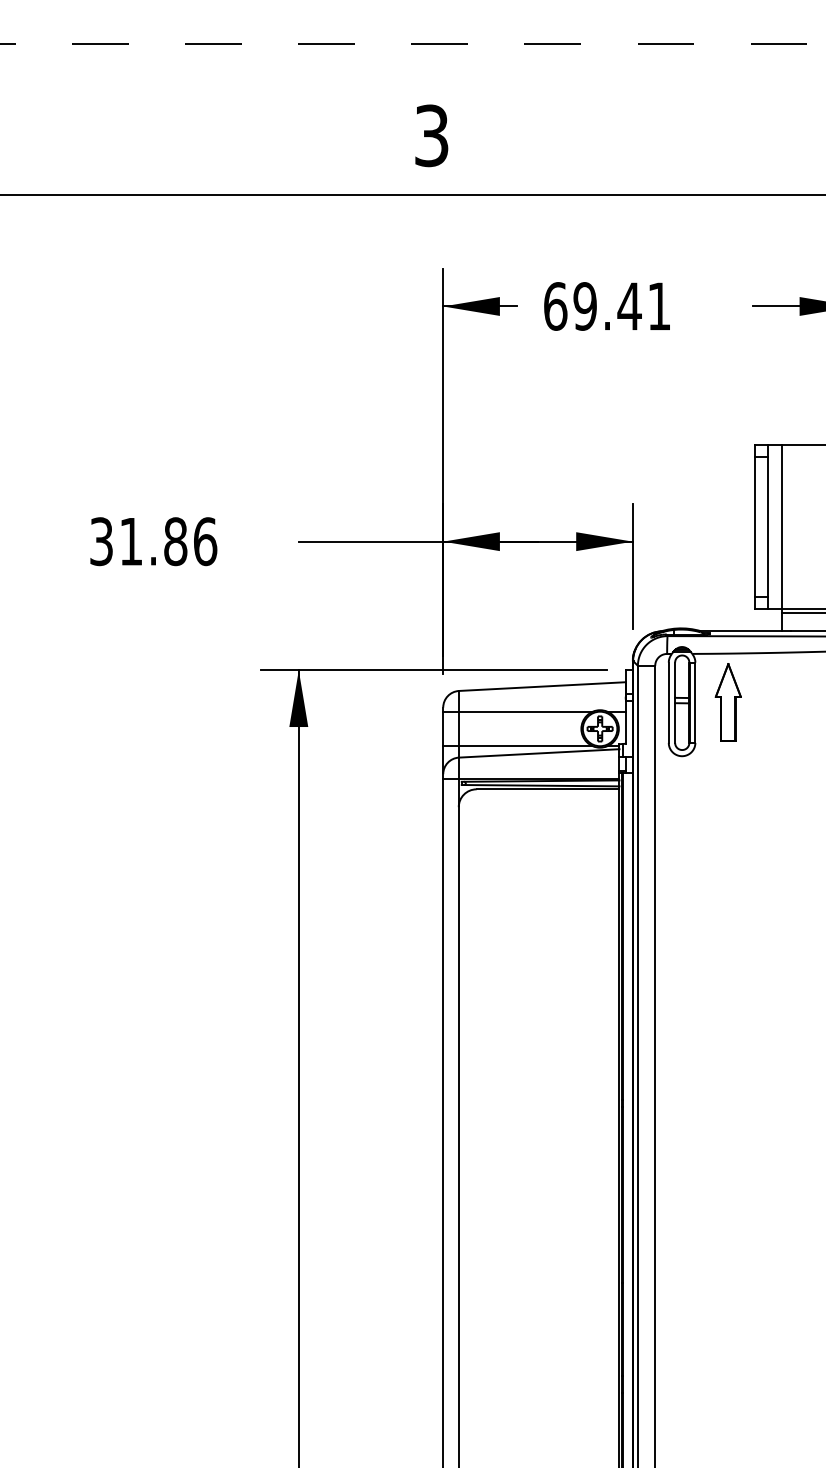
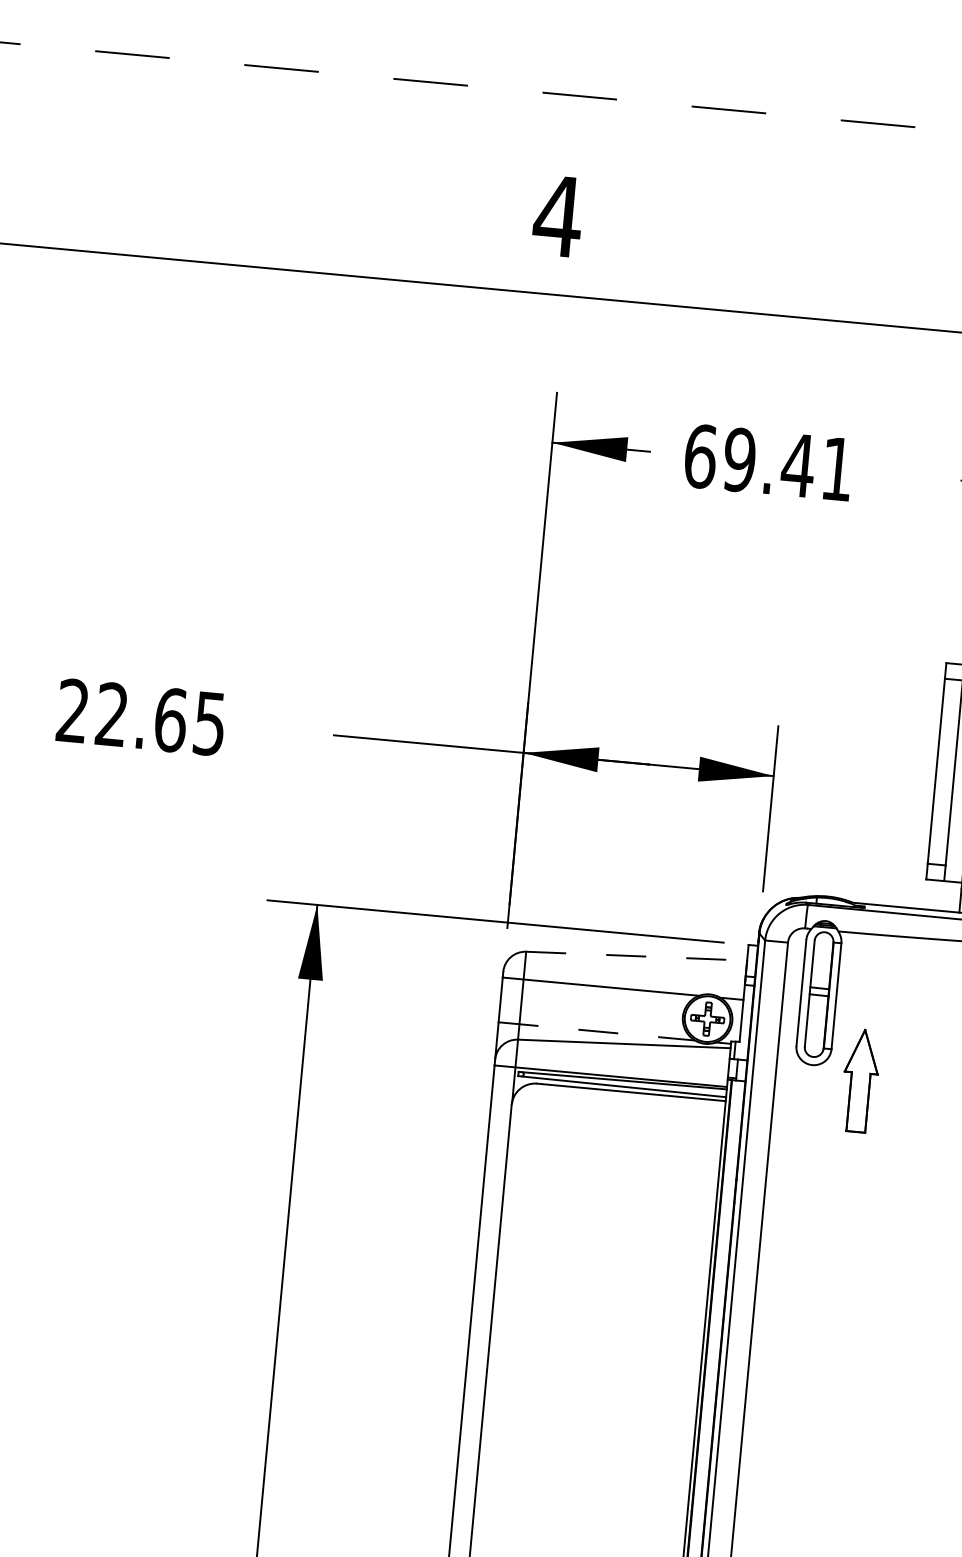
text: (431, 135) -> (557, 215), 3 -> 4
text: (153, 541) -> (141, 717), 31.86 -> 22.65
line: (542, 686) -> (636, 956), solid -> dashed
part: (727, 702) -> (859, 1080), moved
line: (517, 745) -> (596, 1030), solid -> dashed

